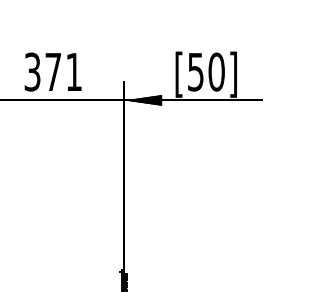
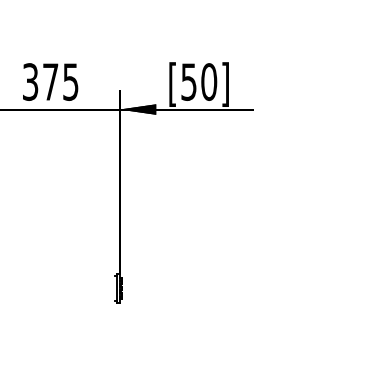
text: (73, 71) -> (70, 81), 371 -> 375

